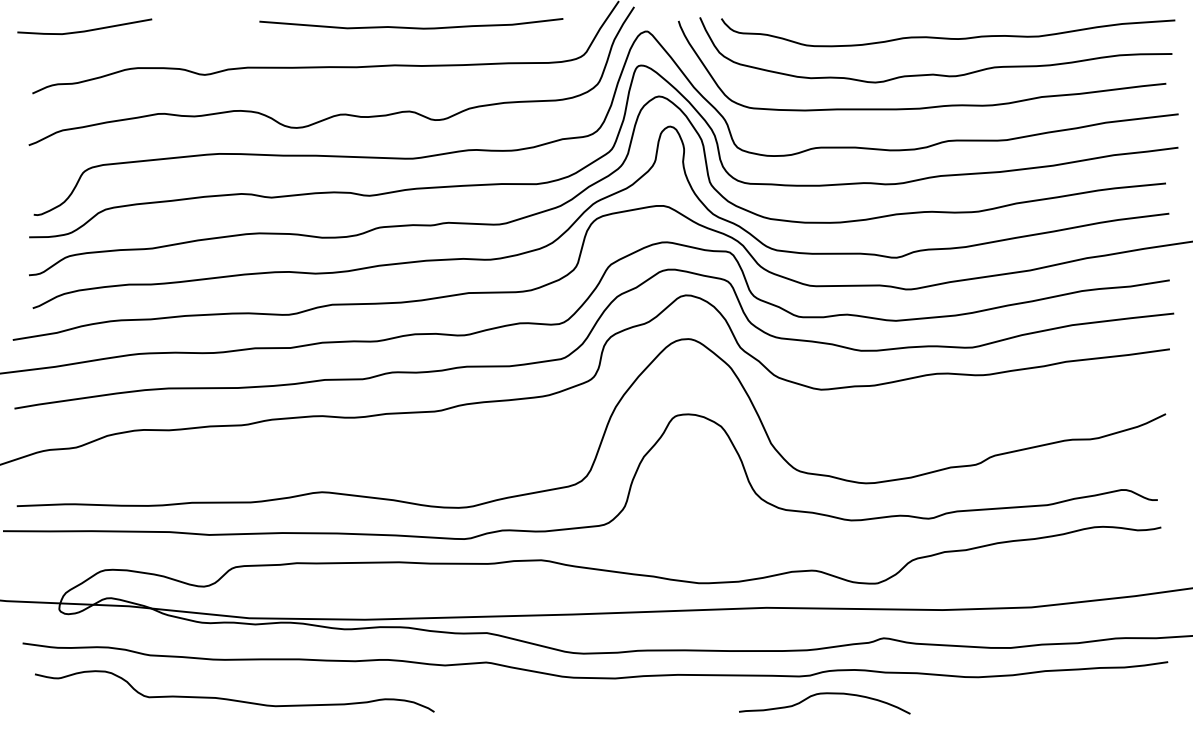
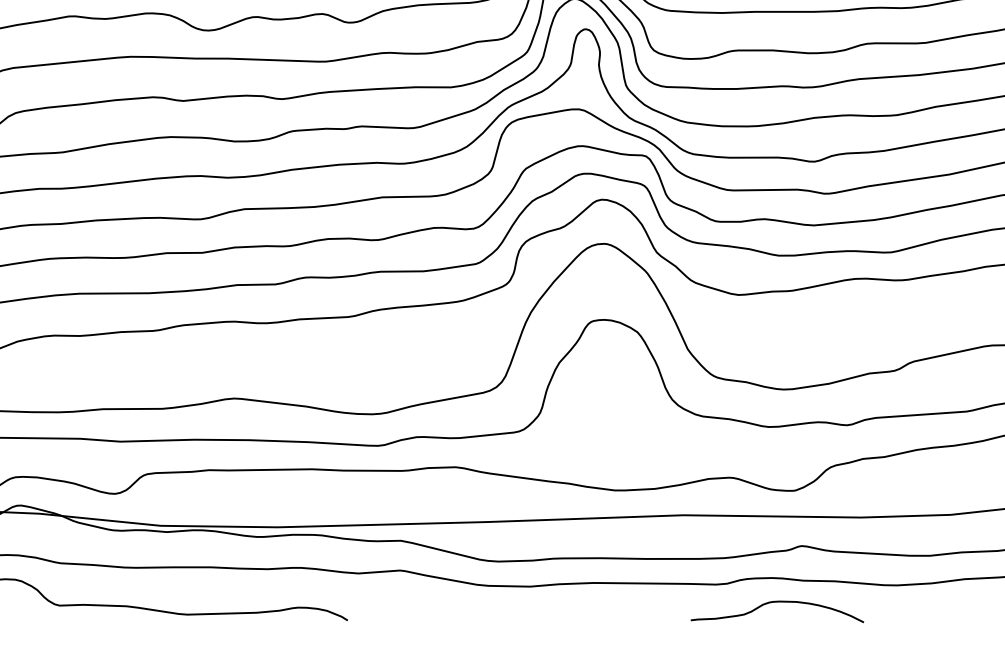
curve: (824, 694) -> (777, 602), moved

